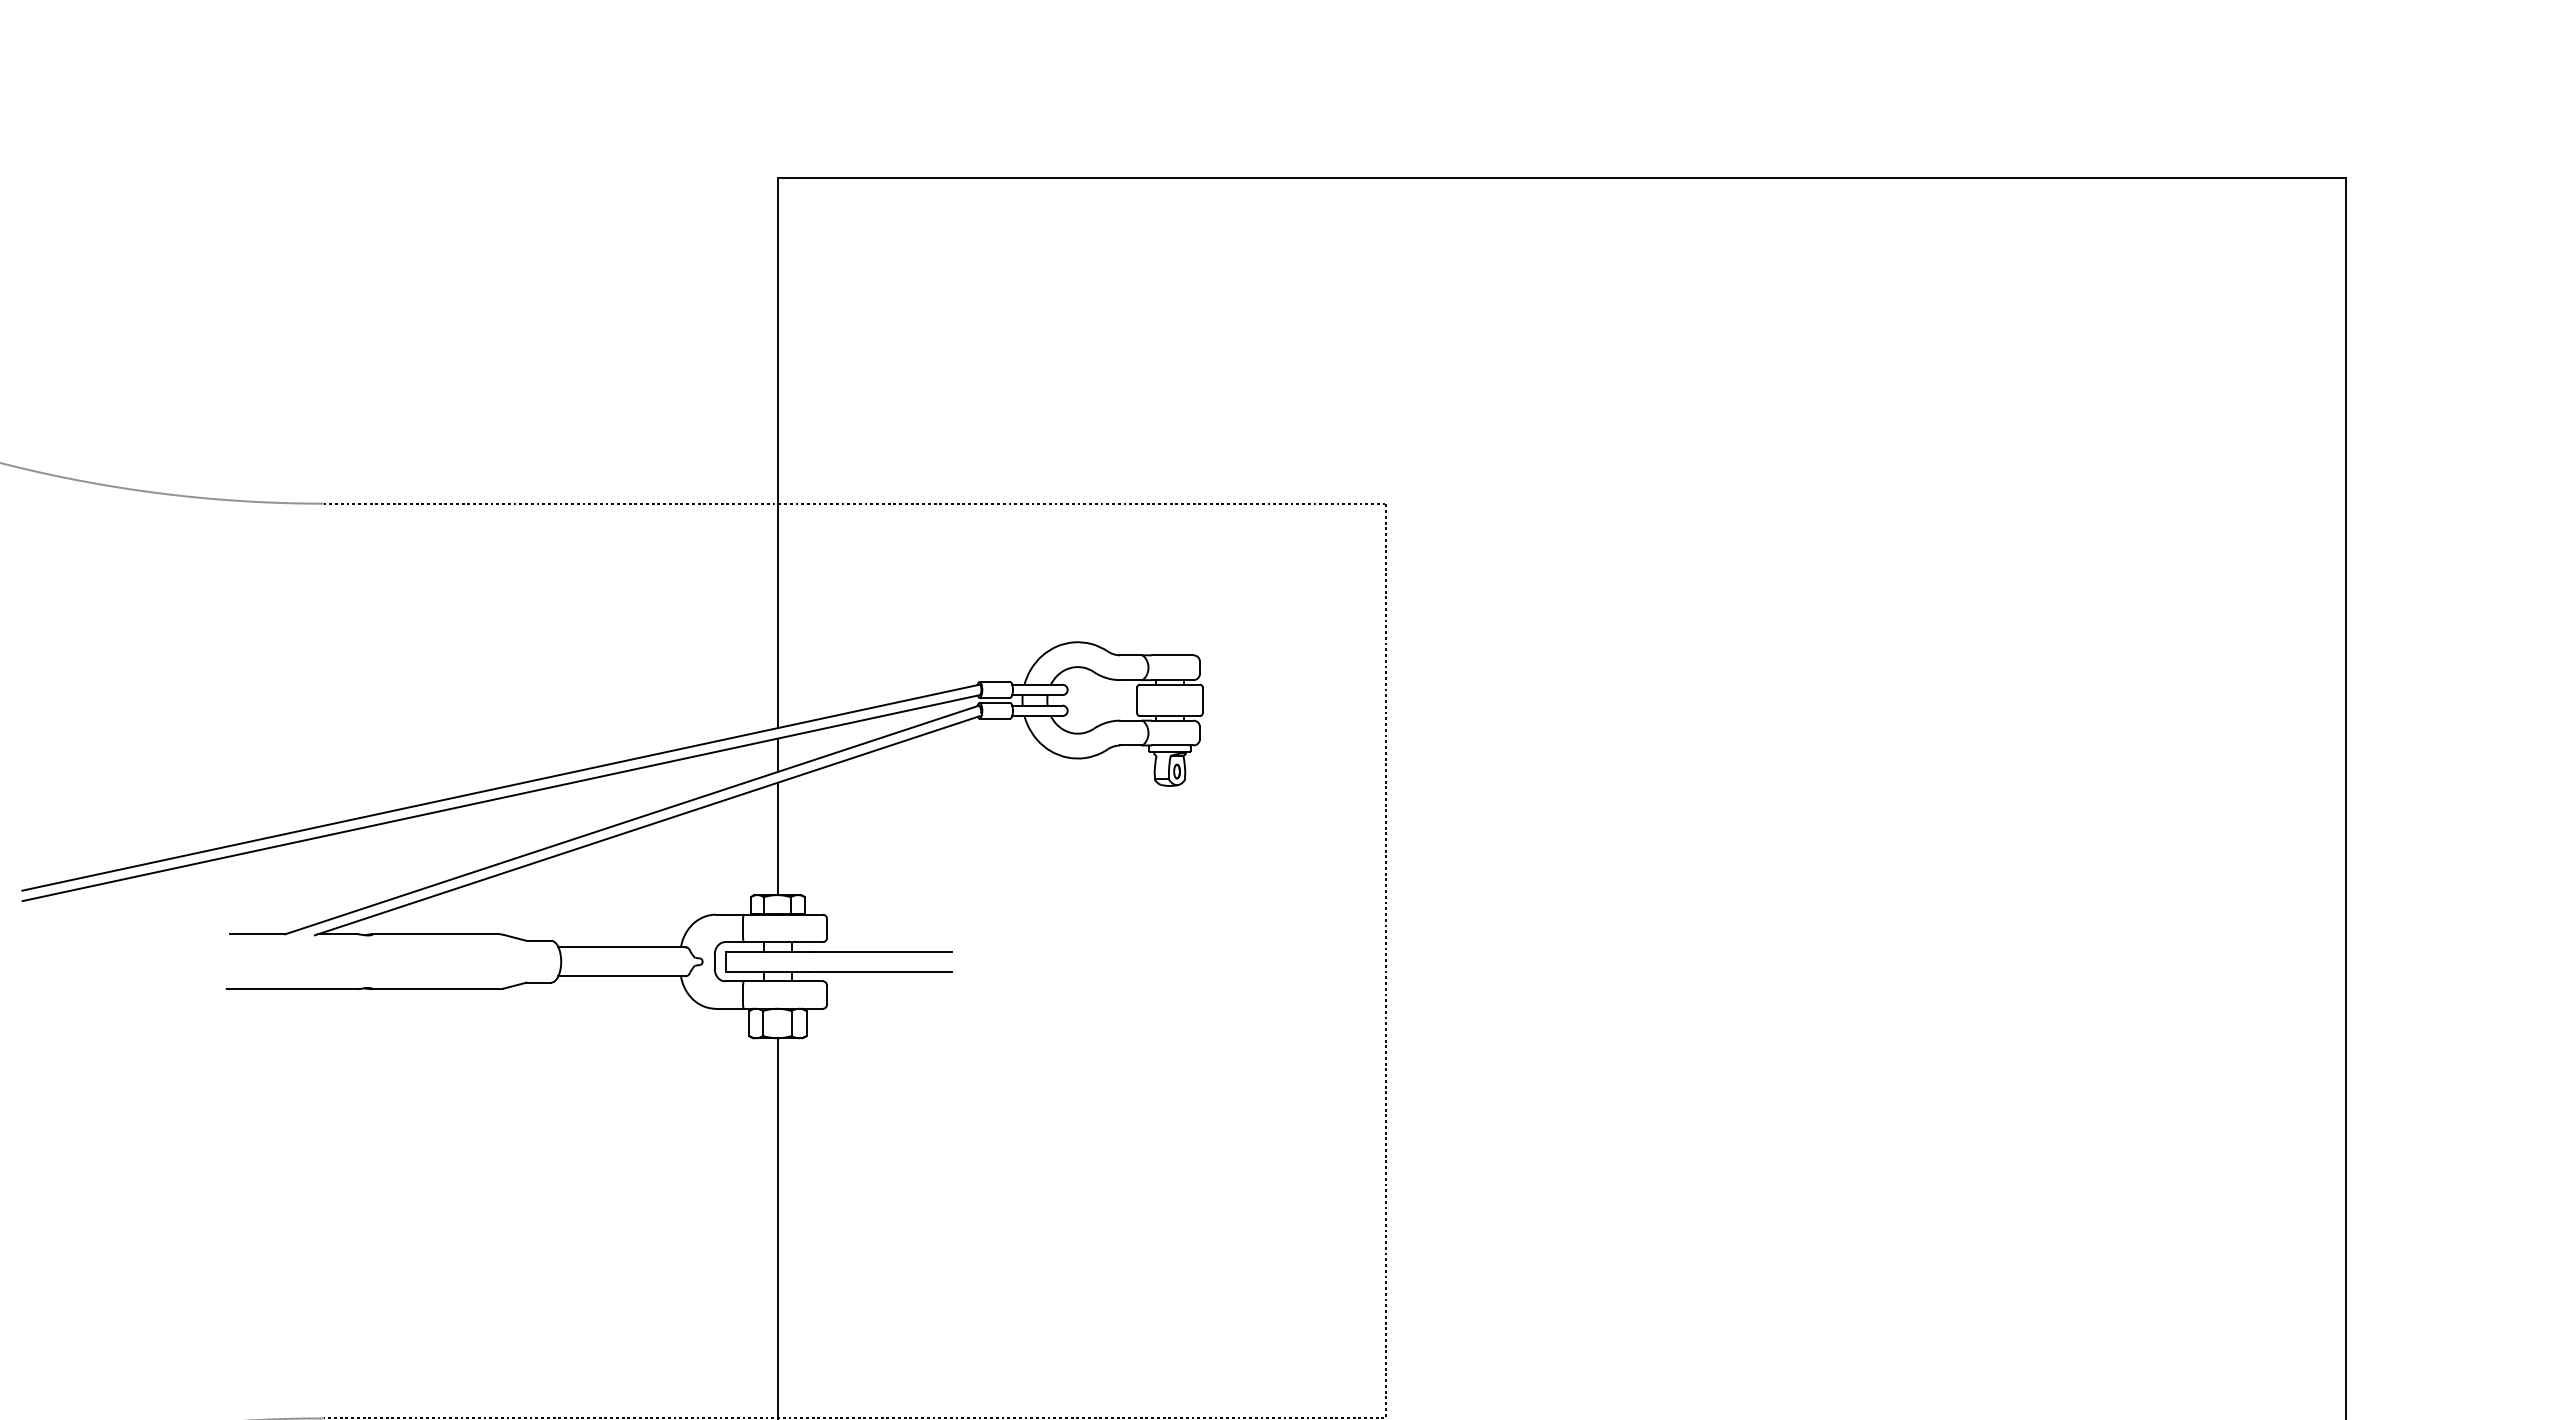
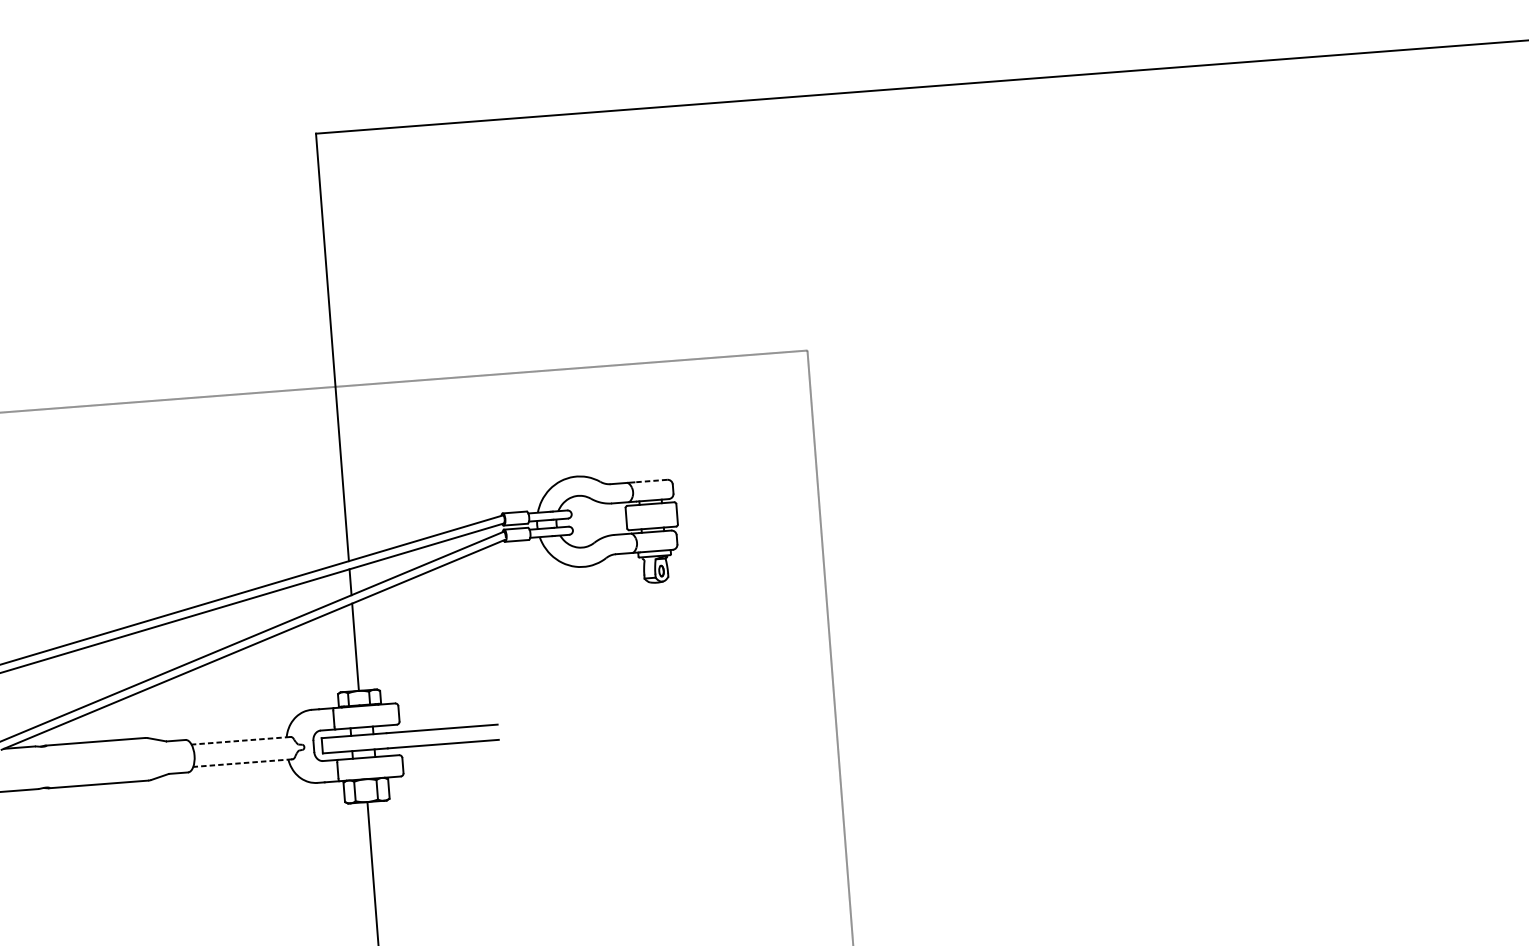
line: (1172, 655) -> (651, 481), solid -> dashed
line: (622, 947) -> (241, 740), solid -> dashed
line: (622, 976) -> (243, 763), solid -> dashed

